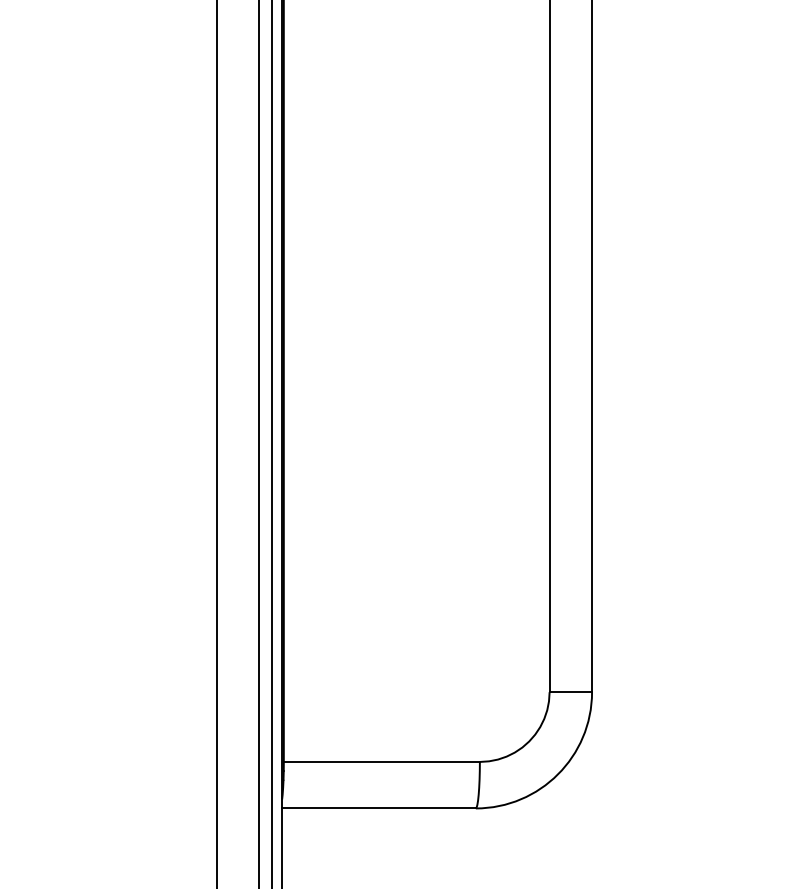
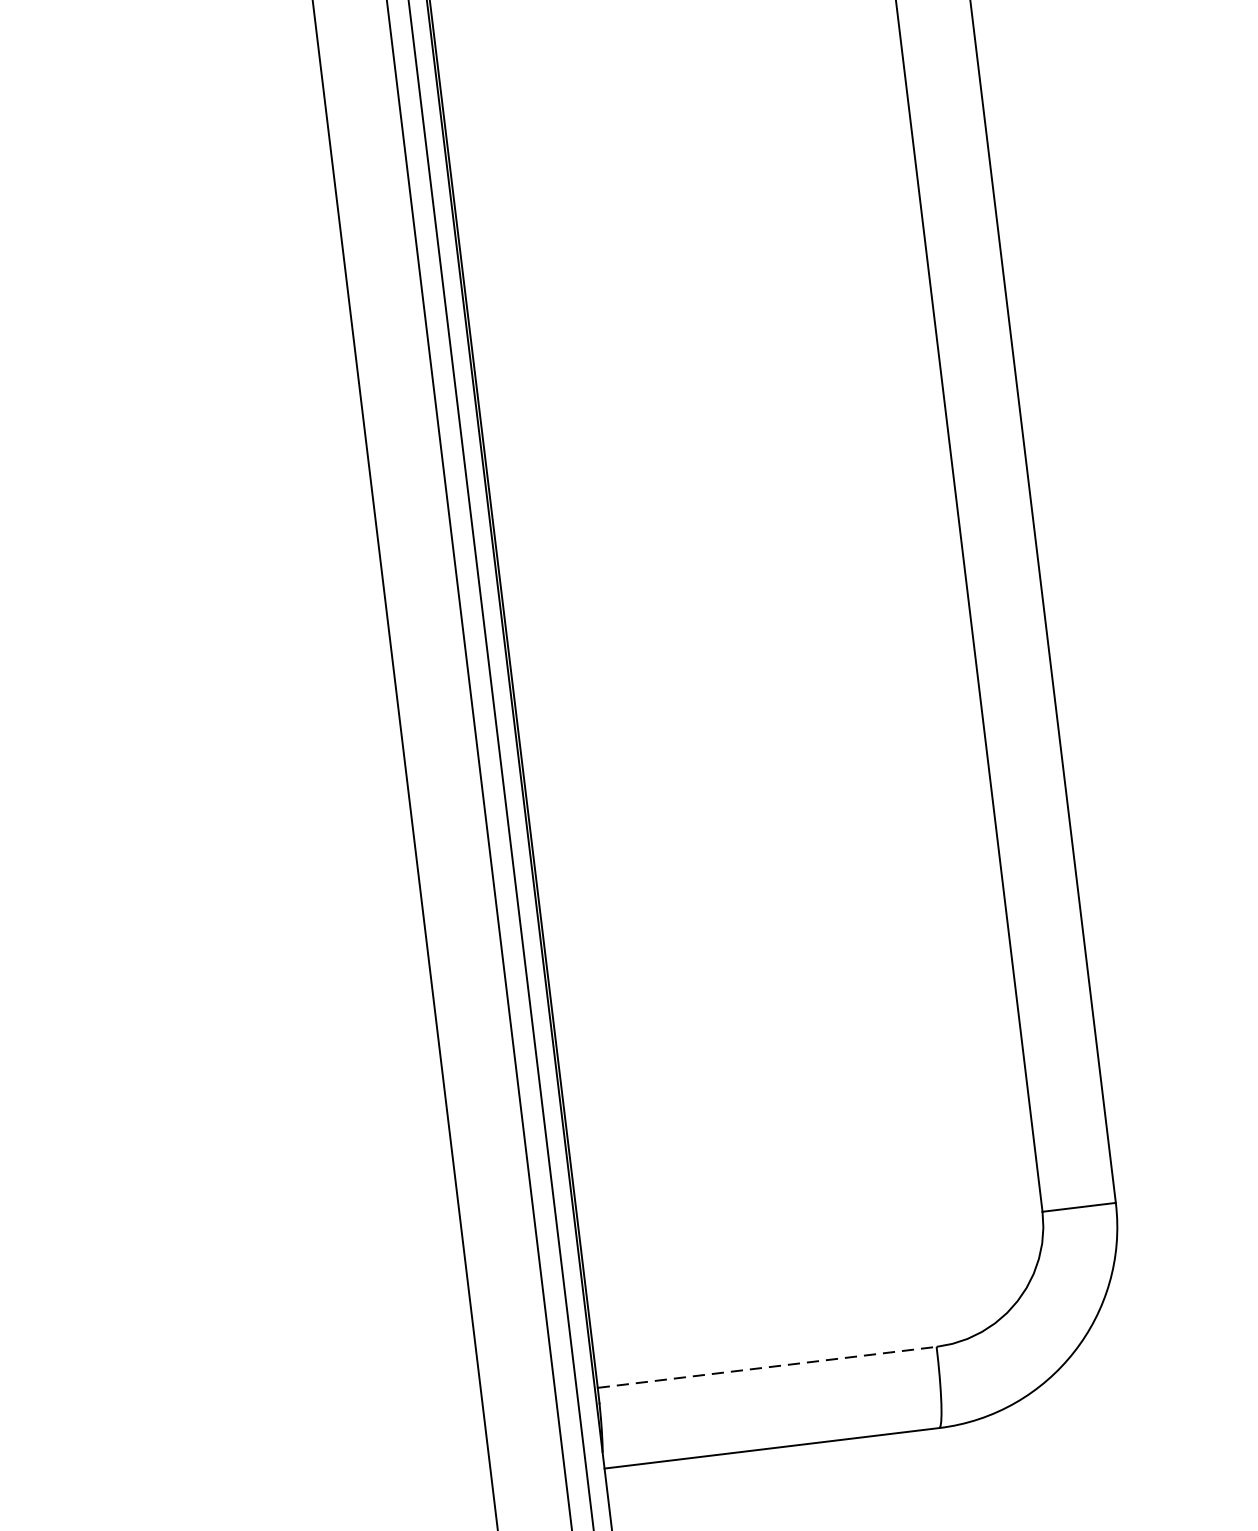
line: (382, 761) -> (768, 1366), solid -> dashed

